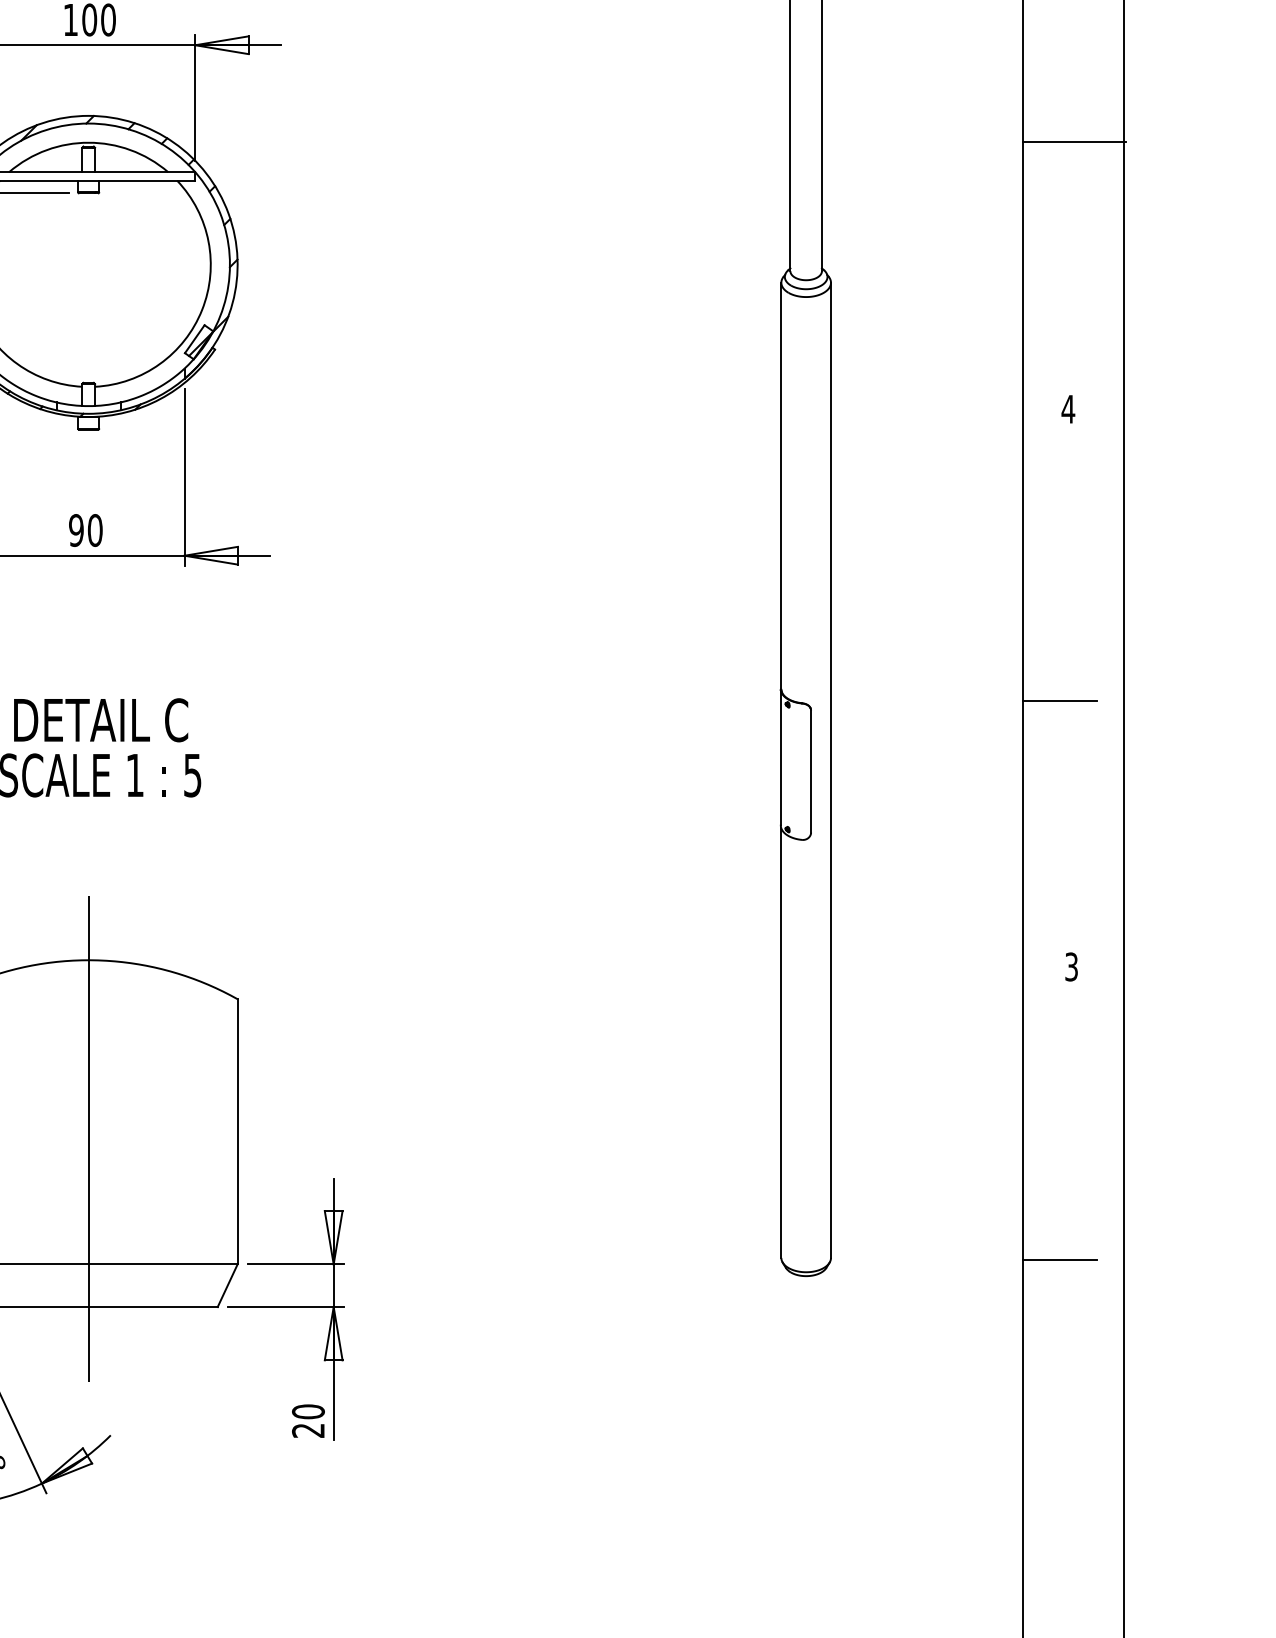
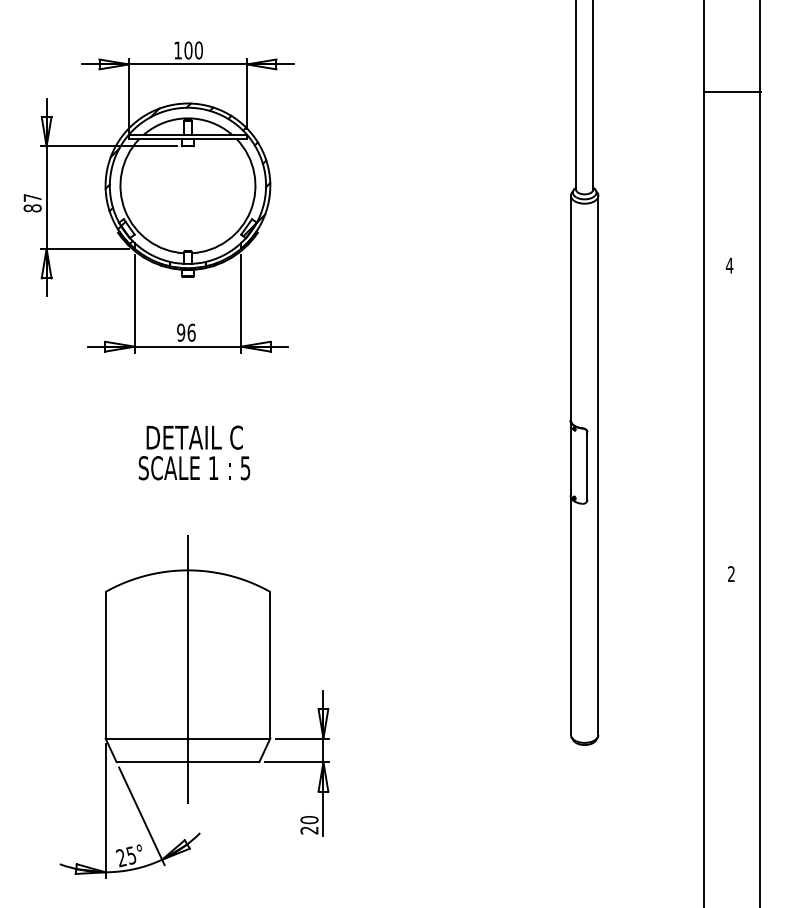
line: (1073, 142) -> (732, 92), moved
text: (95, 530) -> (191, 332), 90 -> 96
line: (1059, 701) -> (724, 427), removed
text: (1071, 967) -> (731, 574), 3 -> 2
line: (1059, 1260) -> (724, 736), removed

